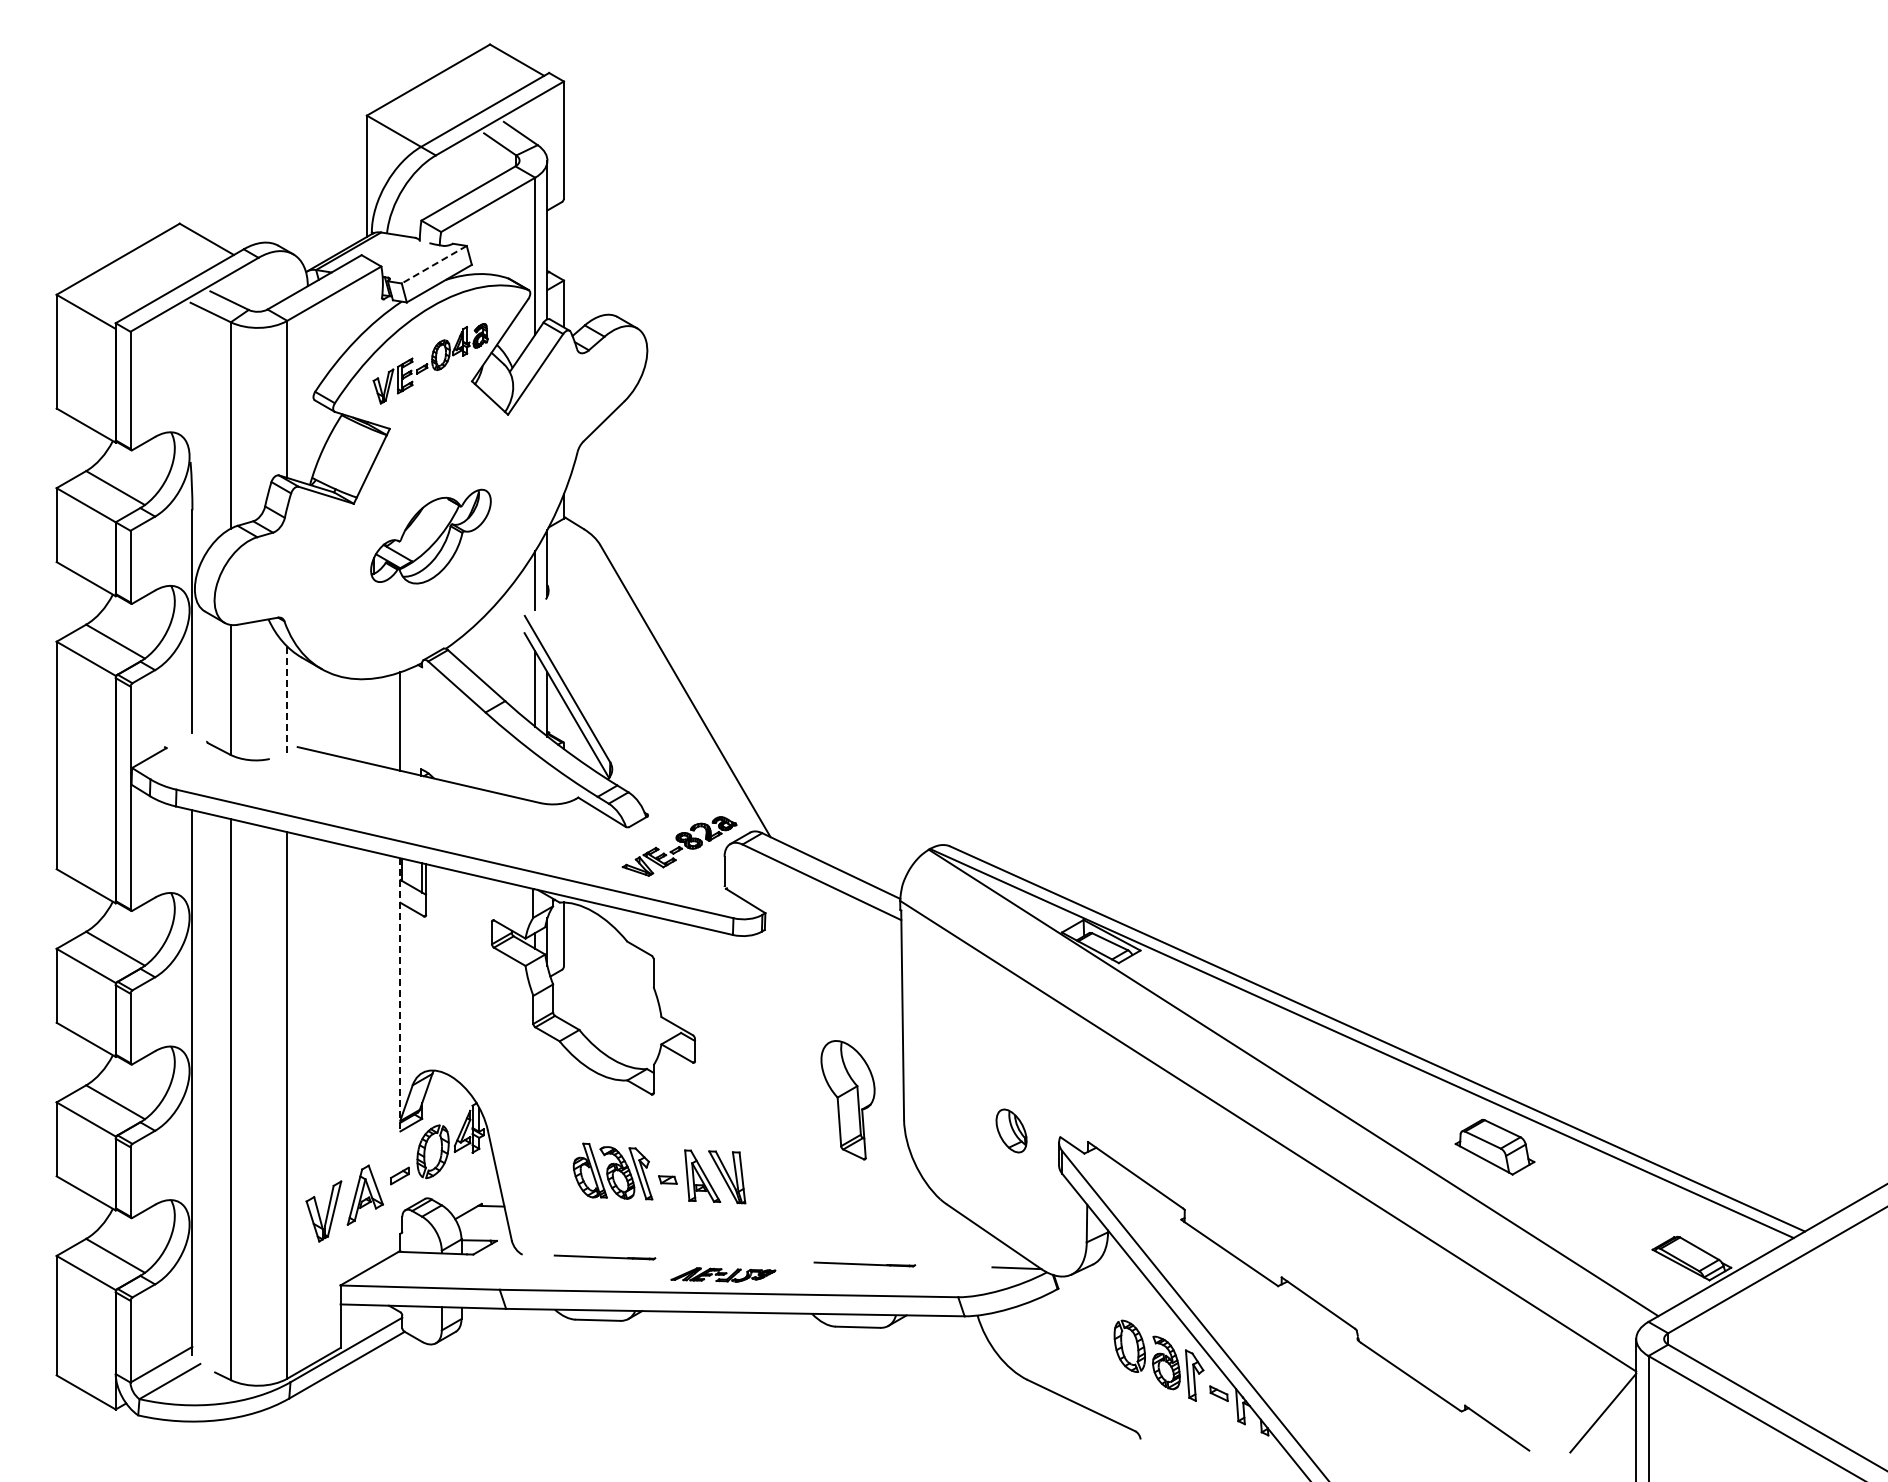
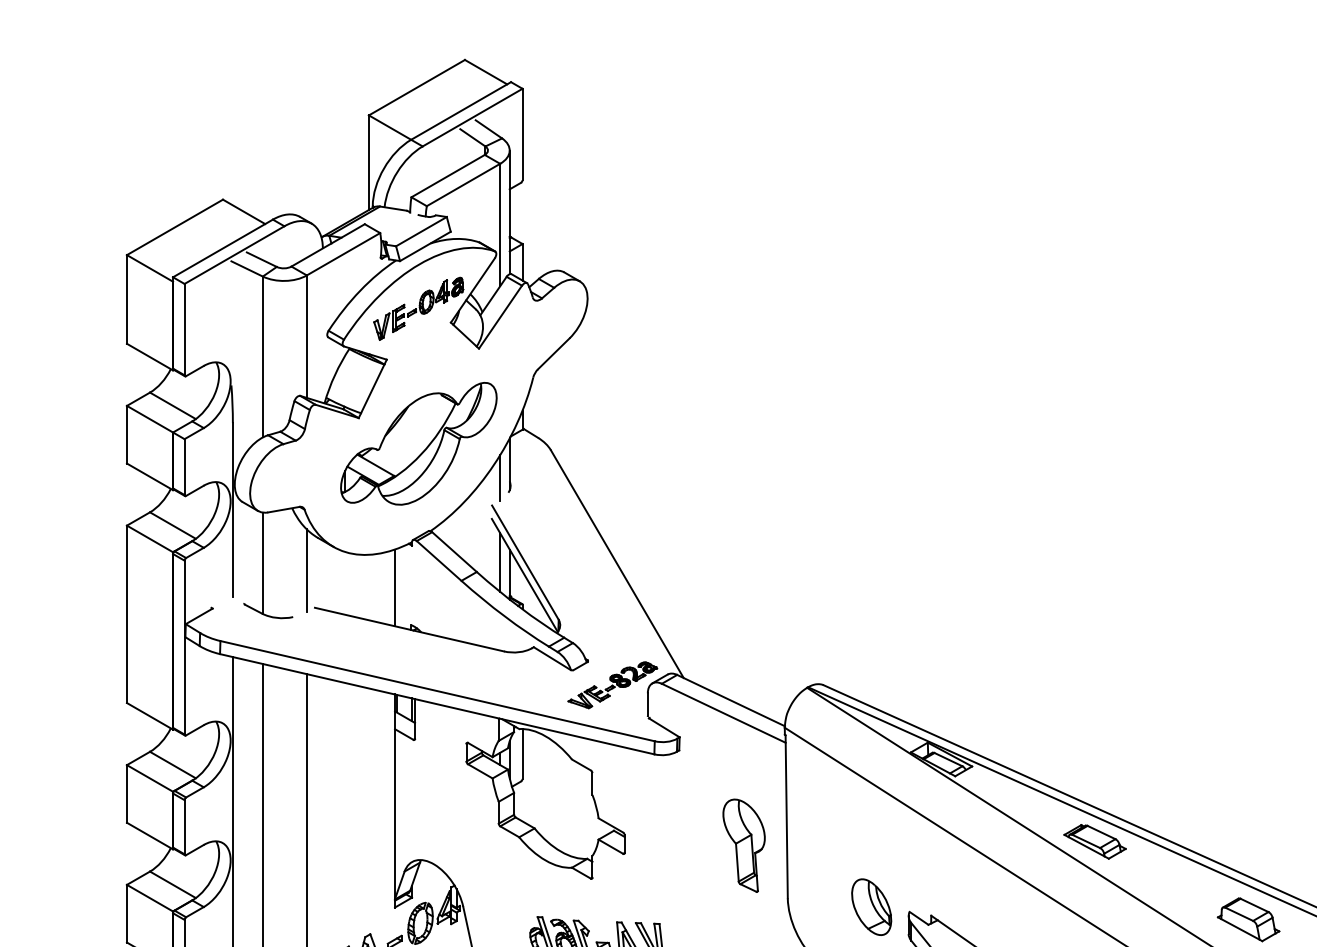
line: (434, 264) -> (421, 231), dashed -> solid
part: (430, 536) -> (418, 443), size x1.67
line: (287, 700) -> (307, 571), dashed -> solid
line: (400, 994) -> (395, 800), dashed -> solid
part: (1297, 1046) -> (1094, 841), added
part: (847, 1100) -> (743, 845), moved
part: (1011, 1130) -> (871, 906), size x1.67

